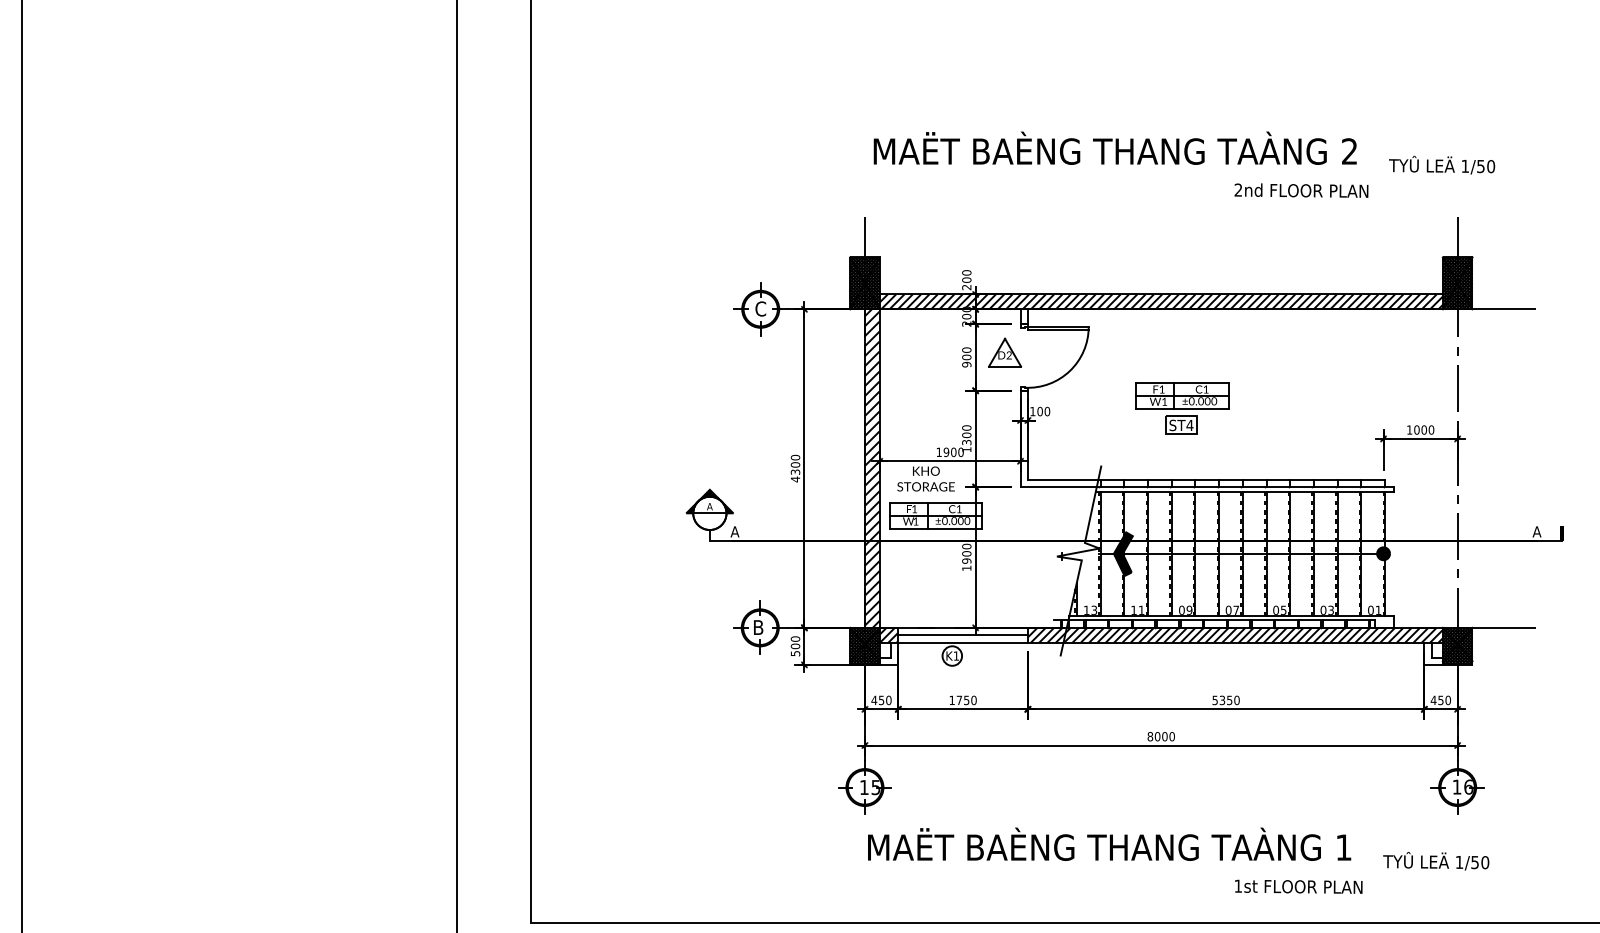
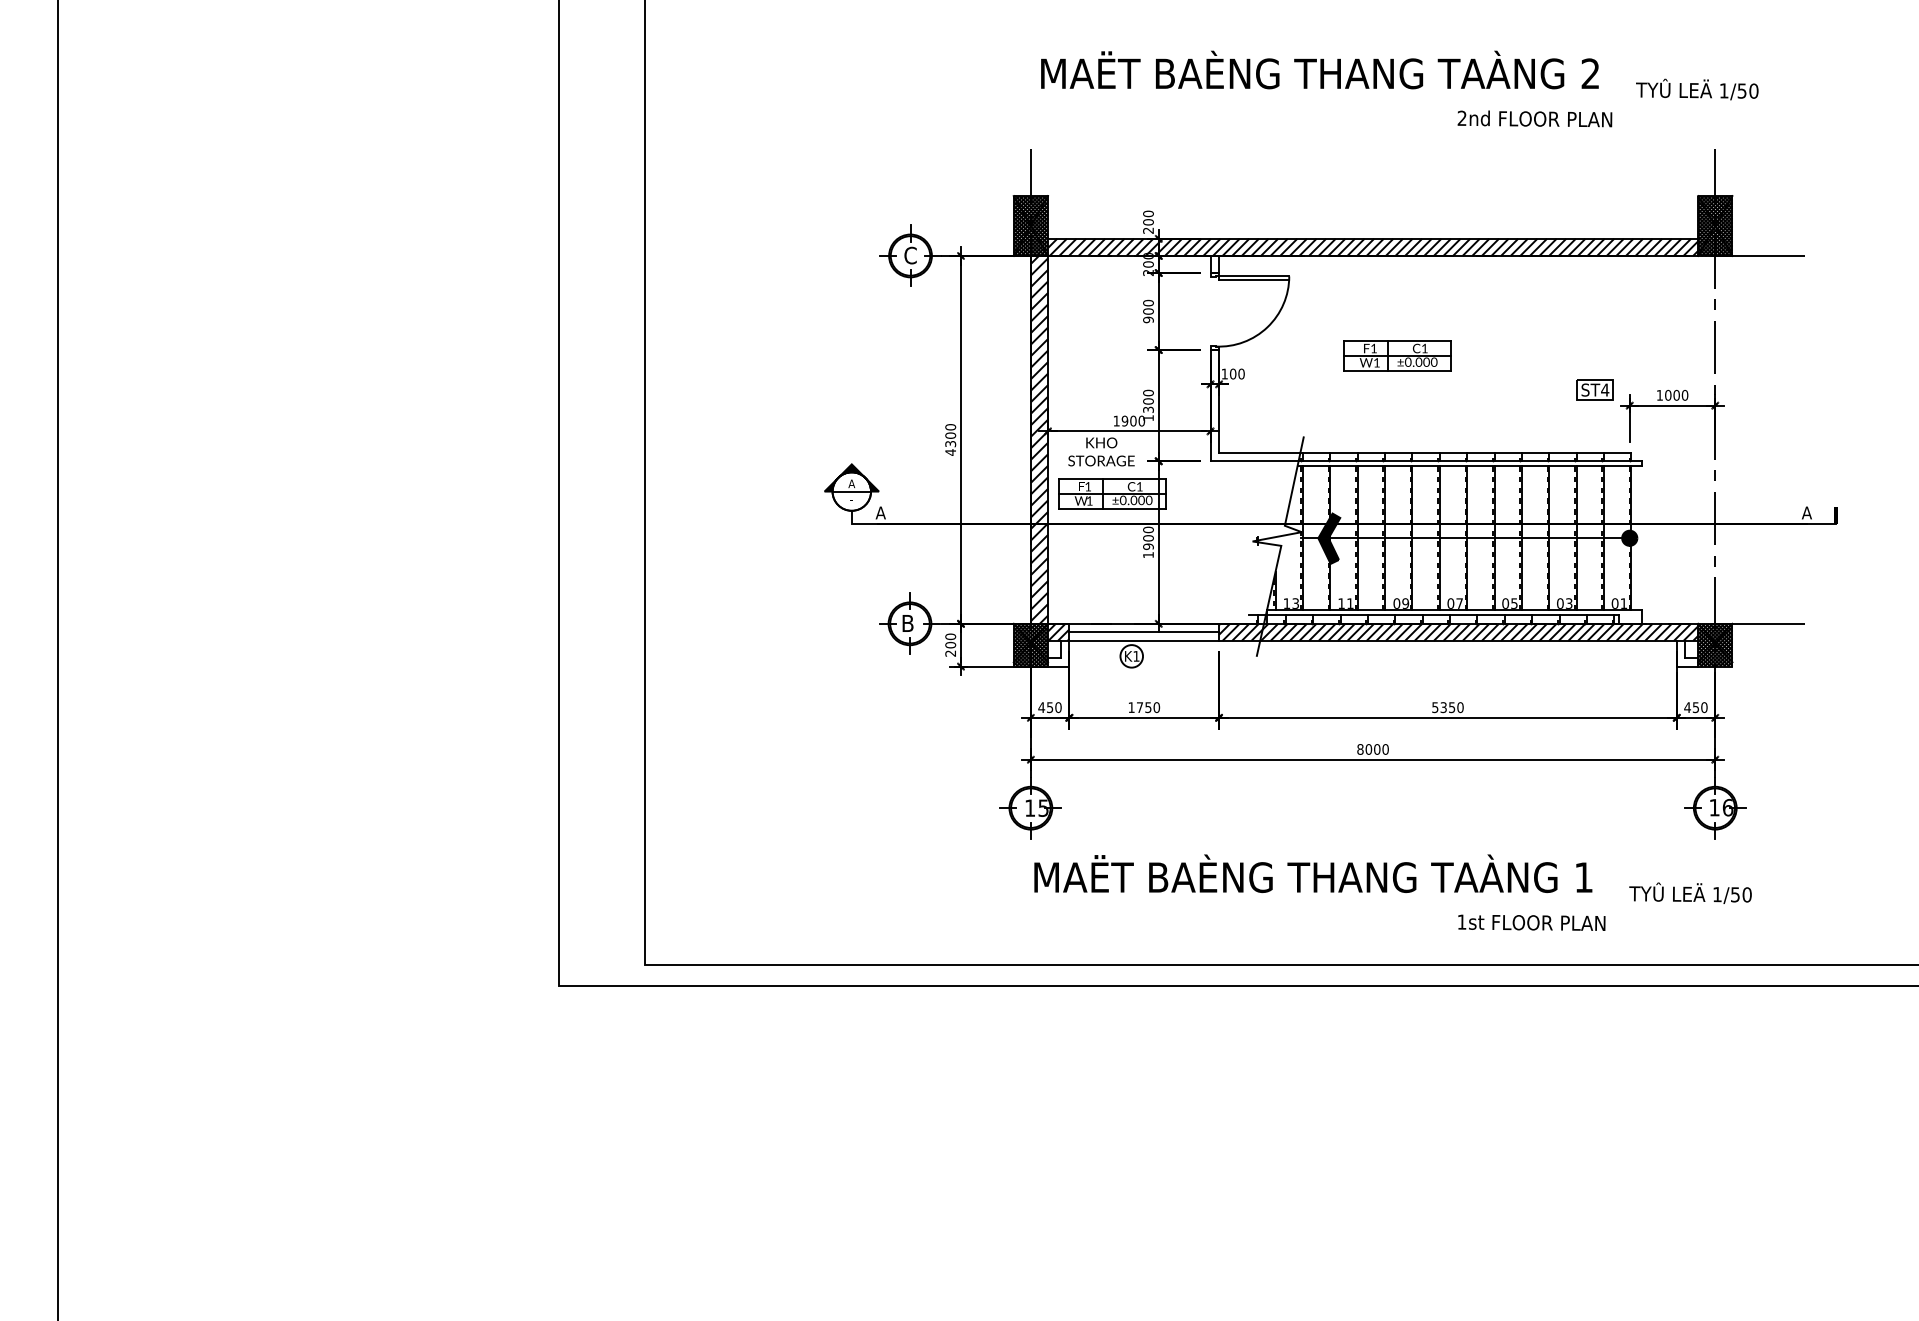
part: (1004, 352) -> (1192, 305), removed
part: (1180, 424) -> (1594, 389), moved
text: (795, 653) -> (950, 653), 500 -> 200

